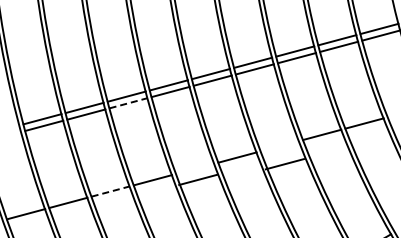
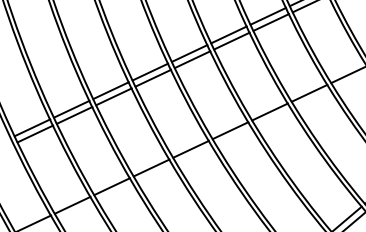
line: (128, 103) -> (113, 97), dashed -> solid
line: (284, 164) -> (269, 112), moved
line: (198, 179) -> (191, 148), moved
line: (110, 191) -> (111, 186), dashed -> solid

